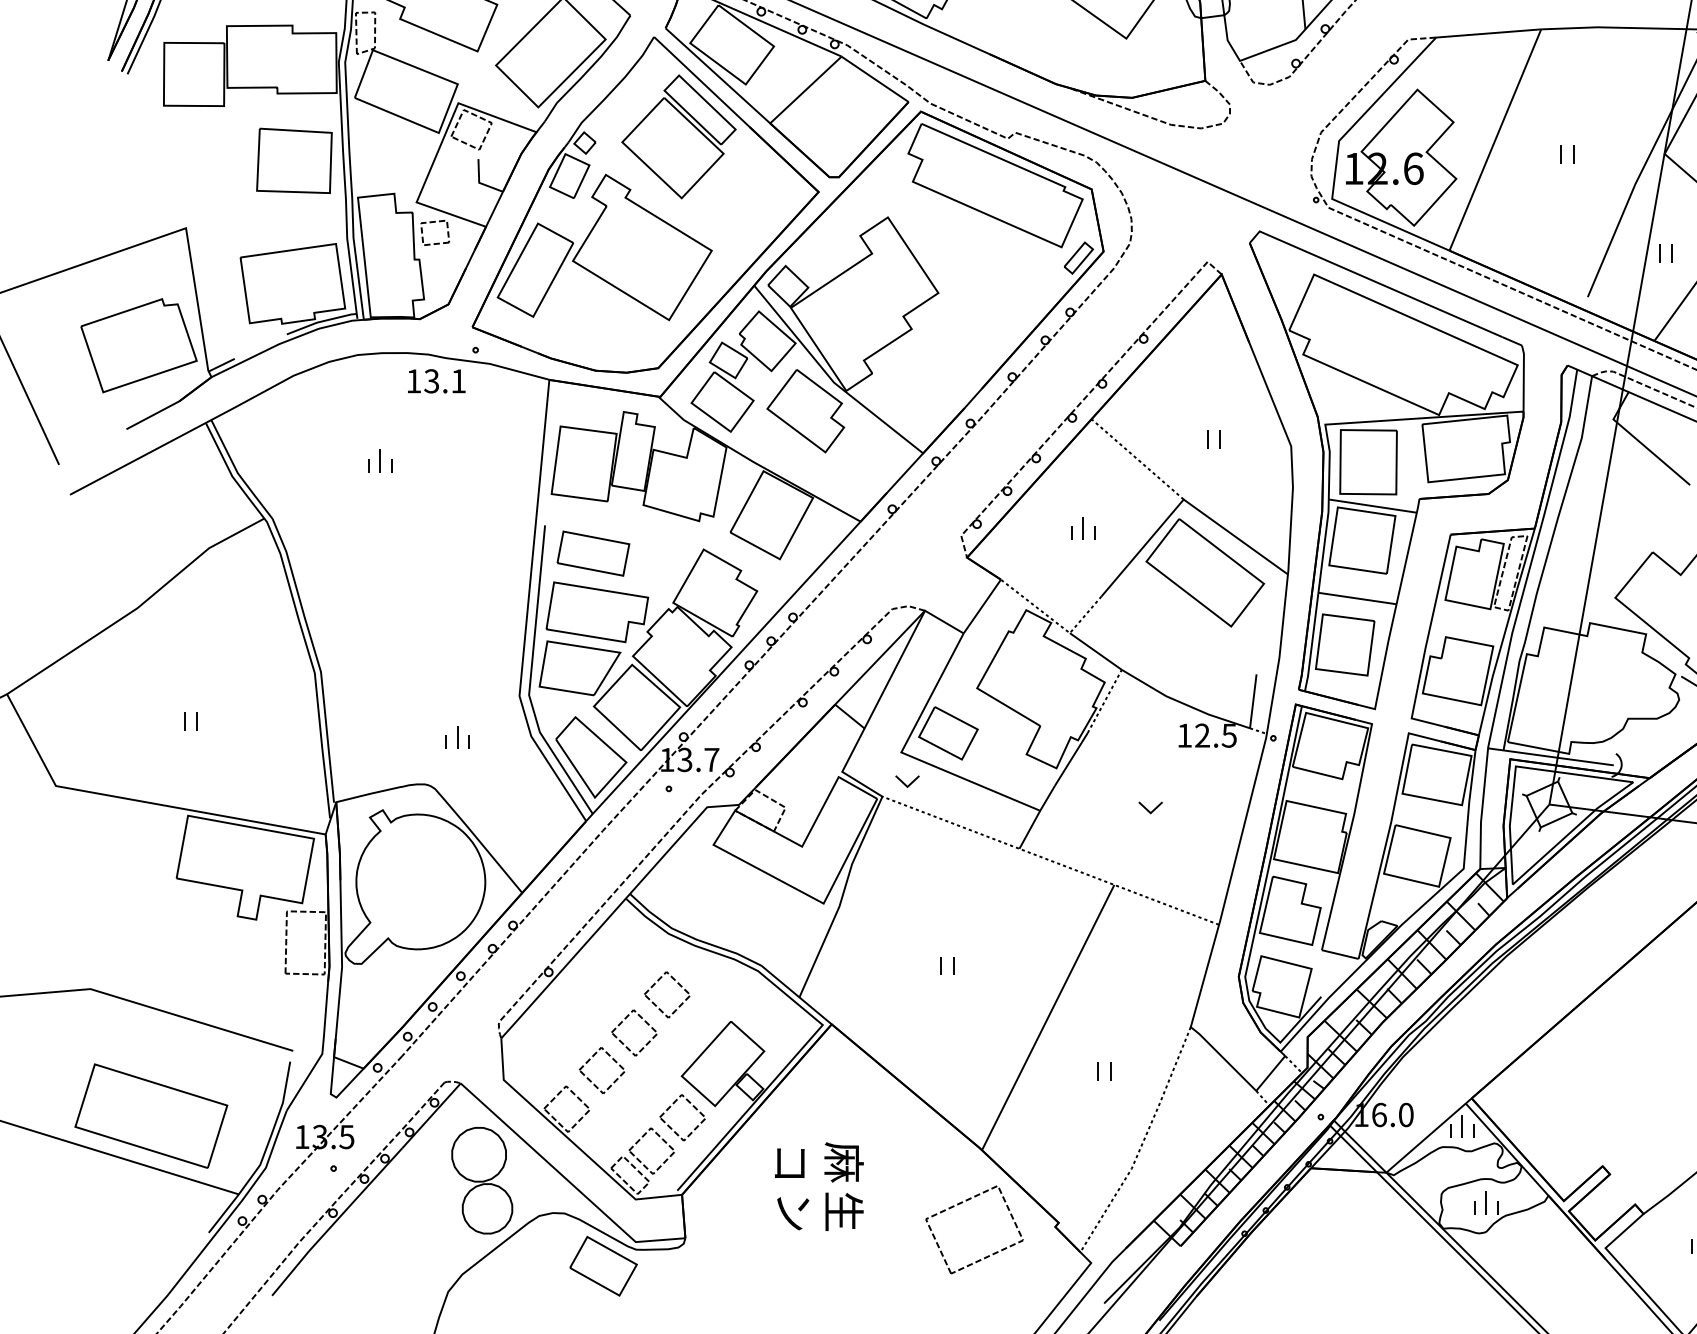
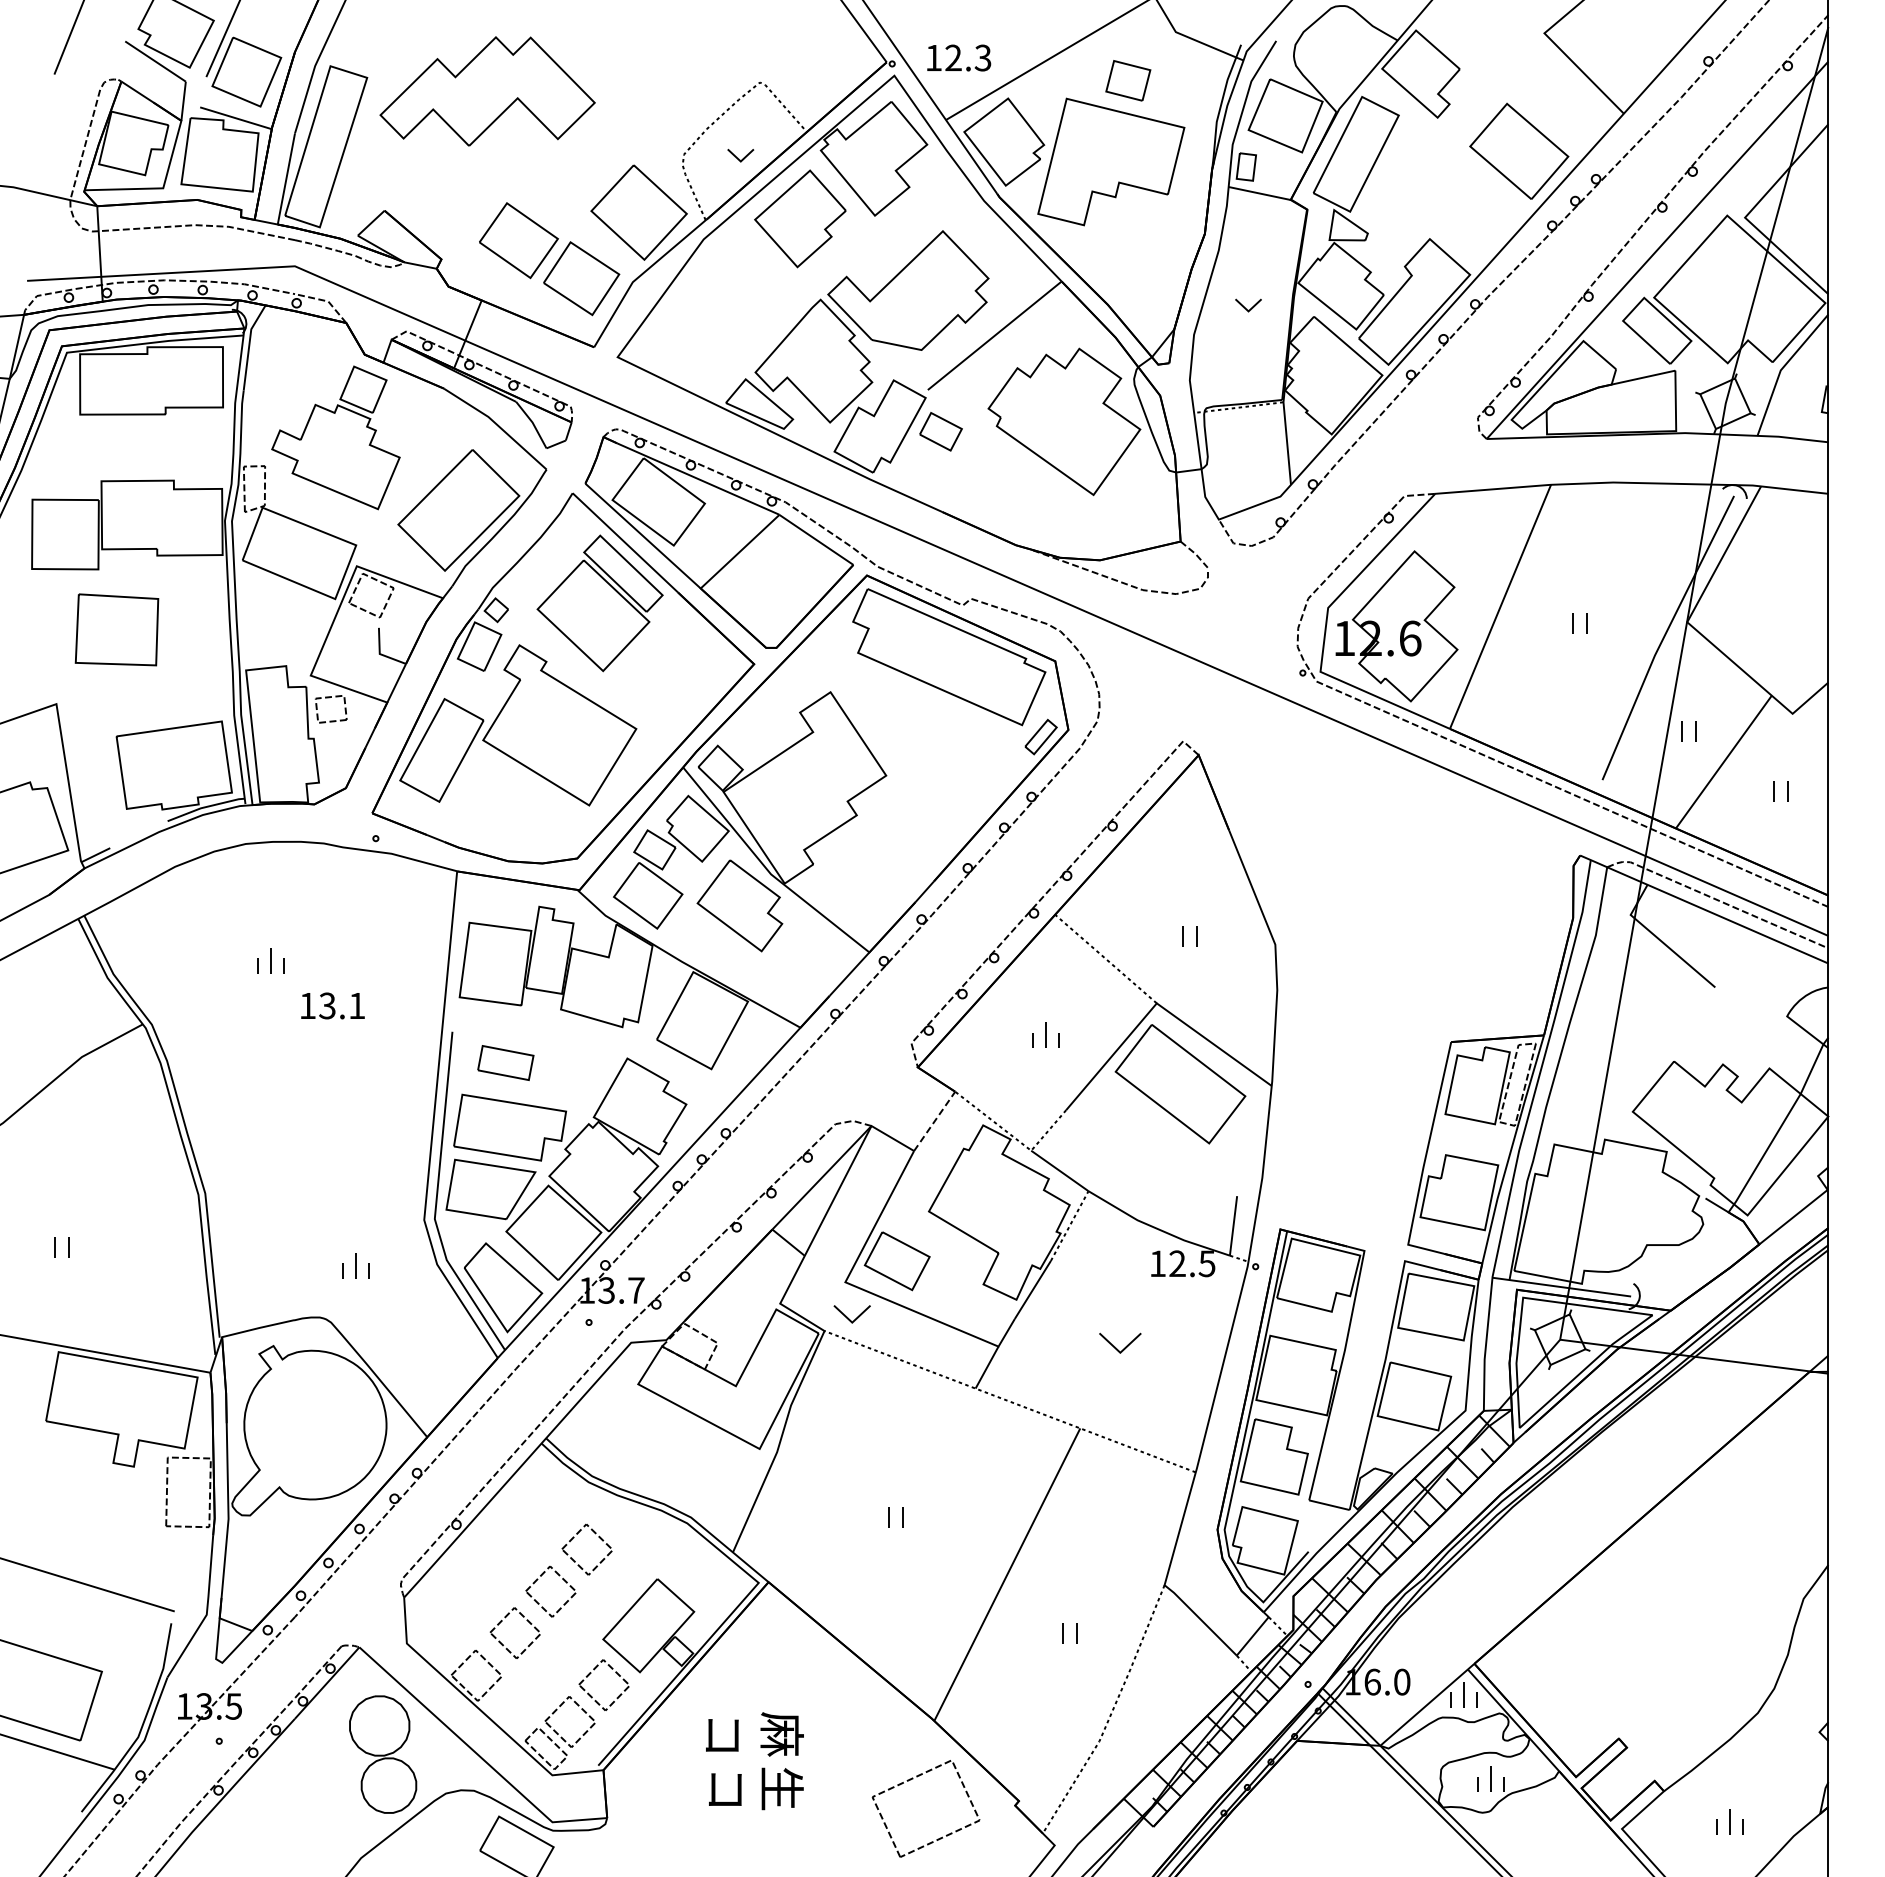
part: (293, 160) -> (116, 629), moved
text: (436, 380) -> (332, 1005), moved
part: (1386, 469) -> (1380, 970), removed
part: (593, 553) -> (505, 1062), size x0.7
line: (982, 605) -> (934, 1120), solid -> dashed
part: (906, 781) -> (851, 1314), size x1.4
part: (1150, 807) -> (1120, 1343), size x1.6
text: (792, 1213) -> (725, 1790), ン -> コ

